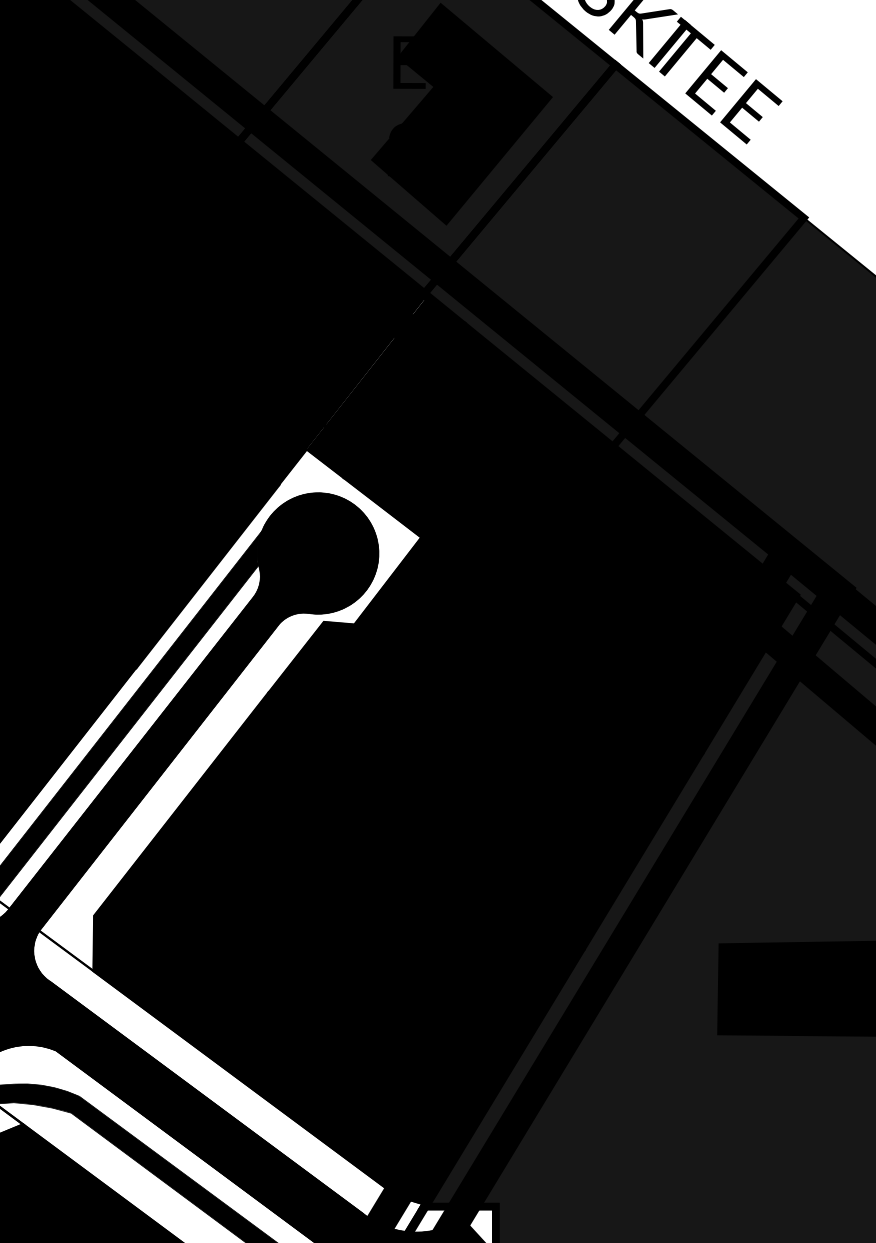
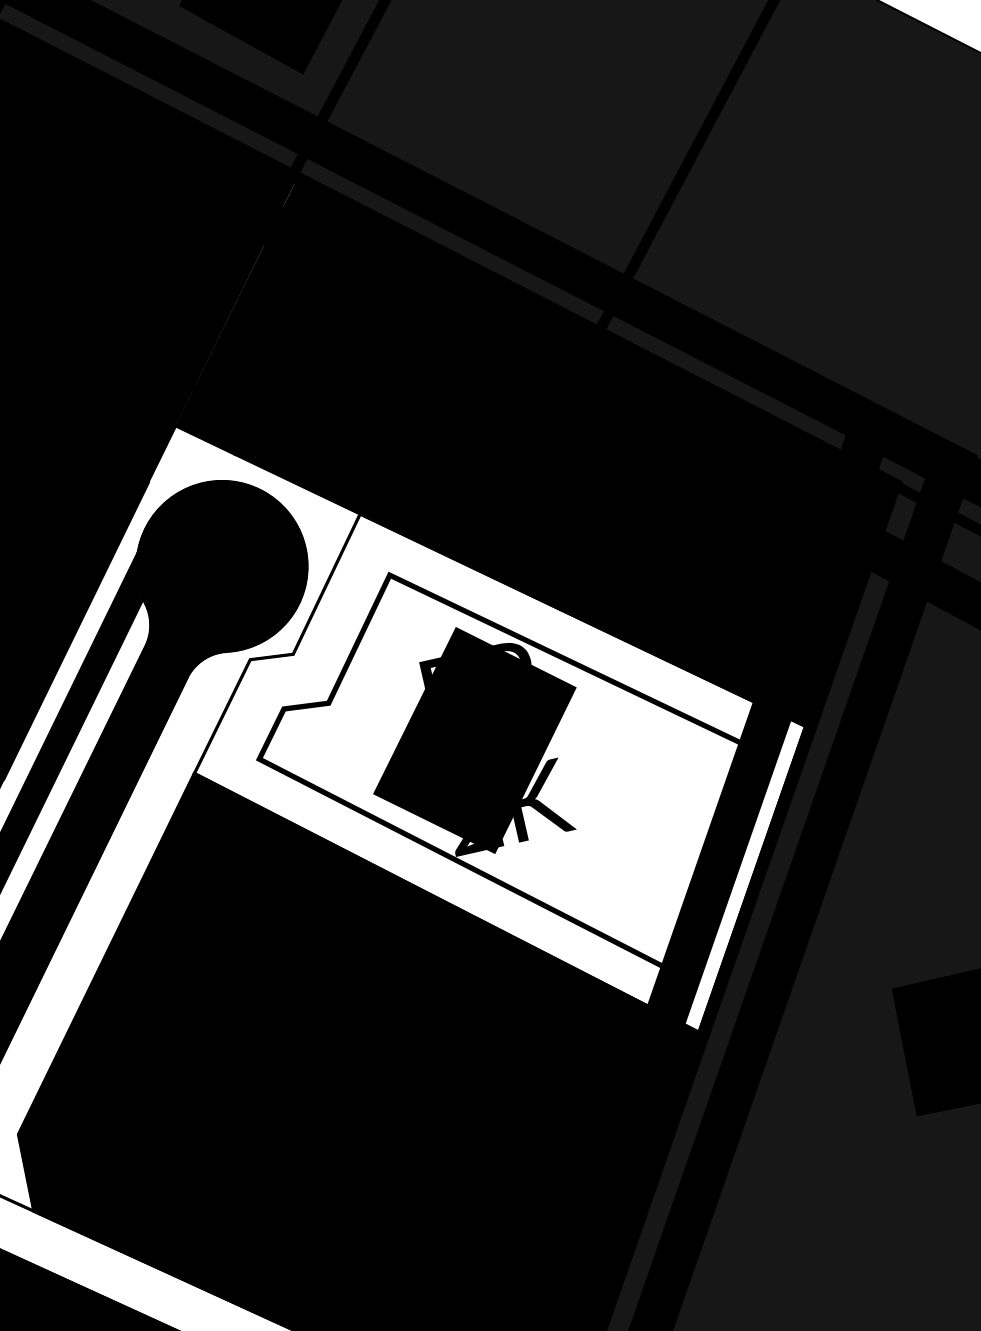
fill: (485, 743) -> (509, 780), removed

